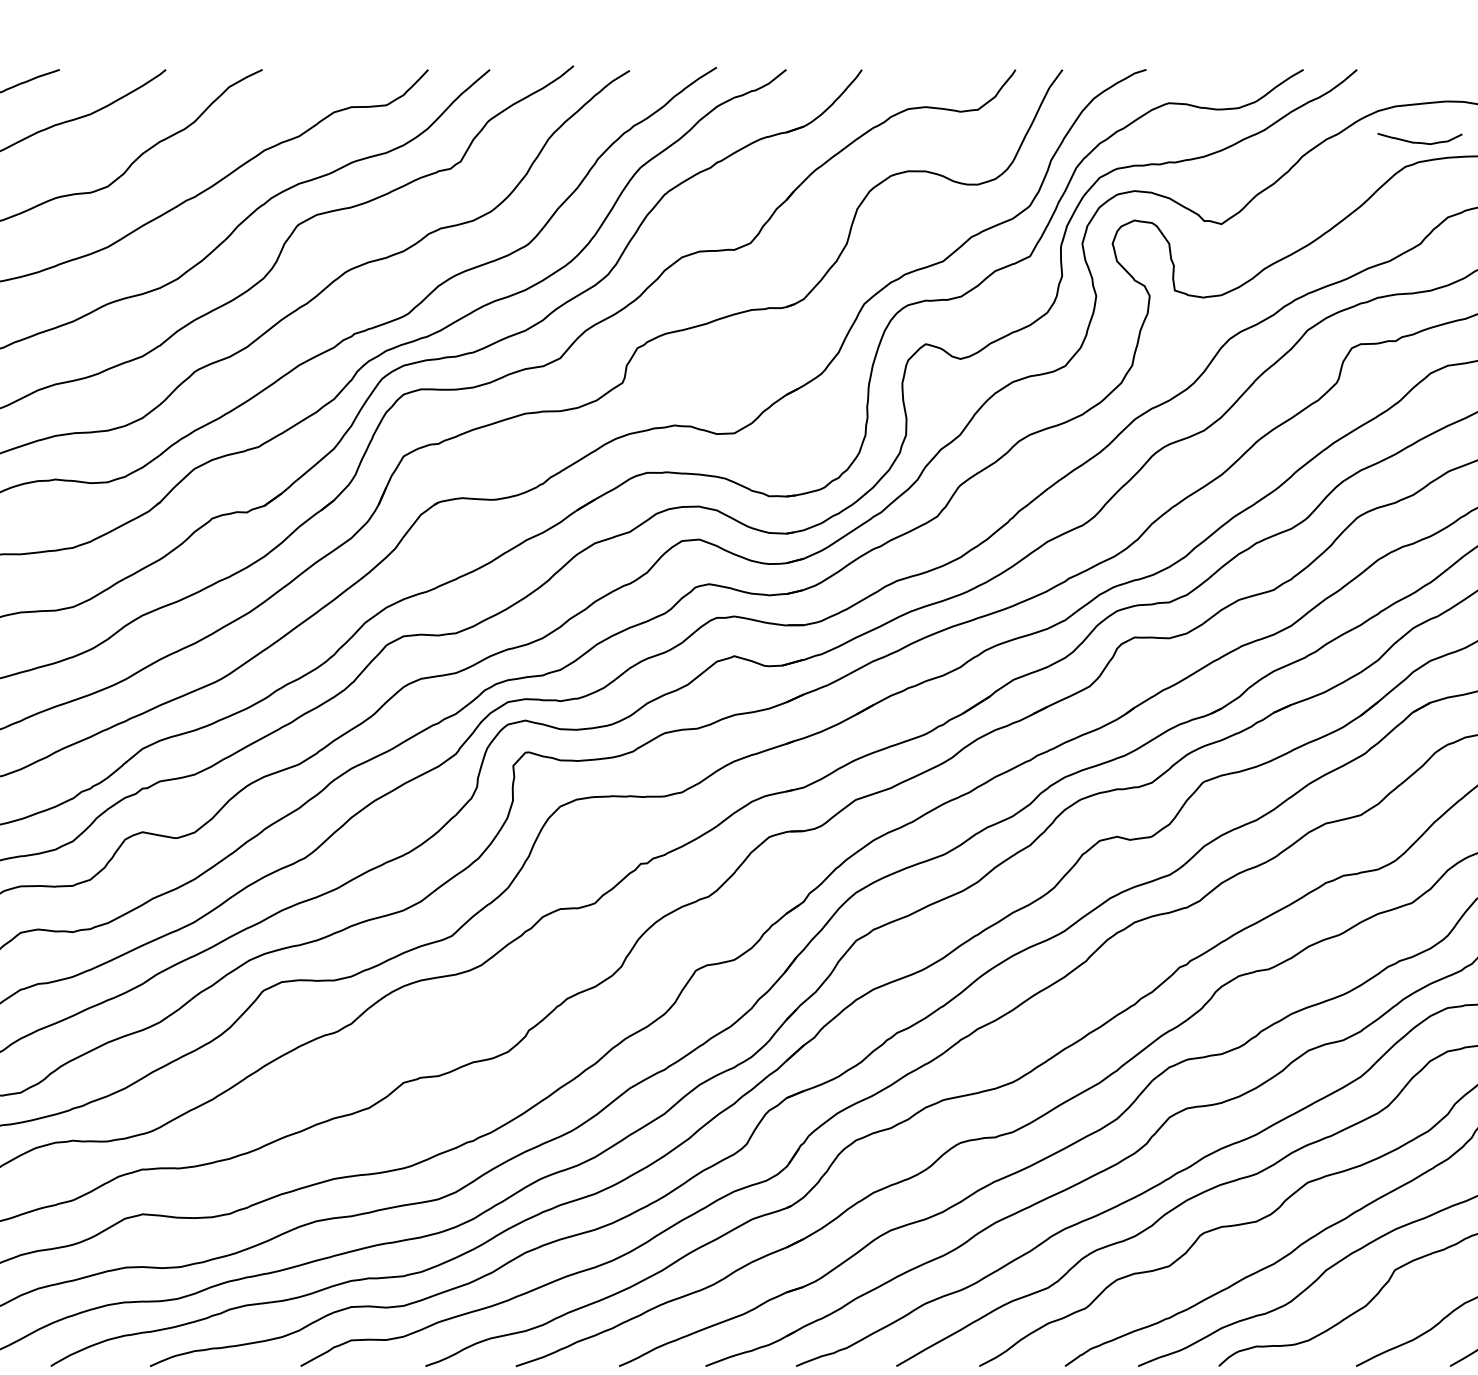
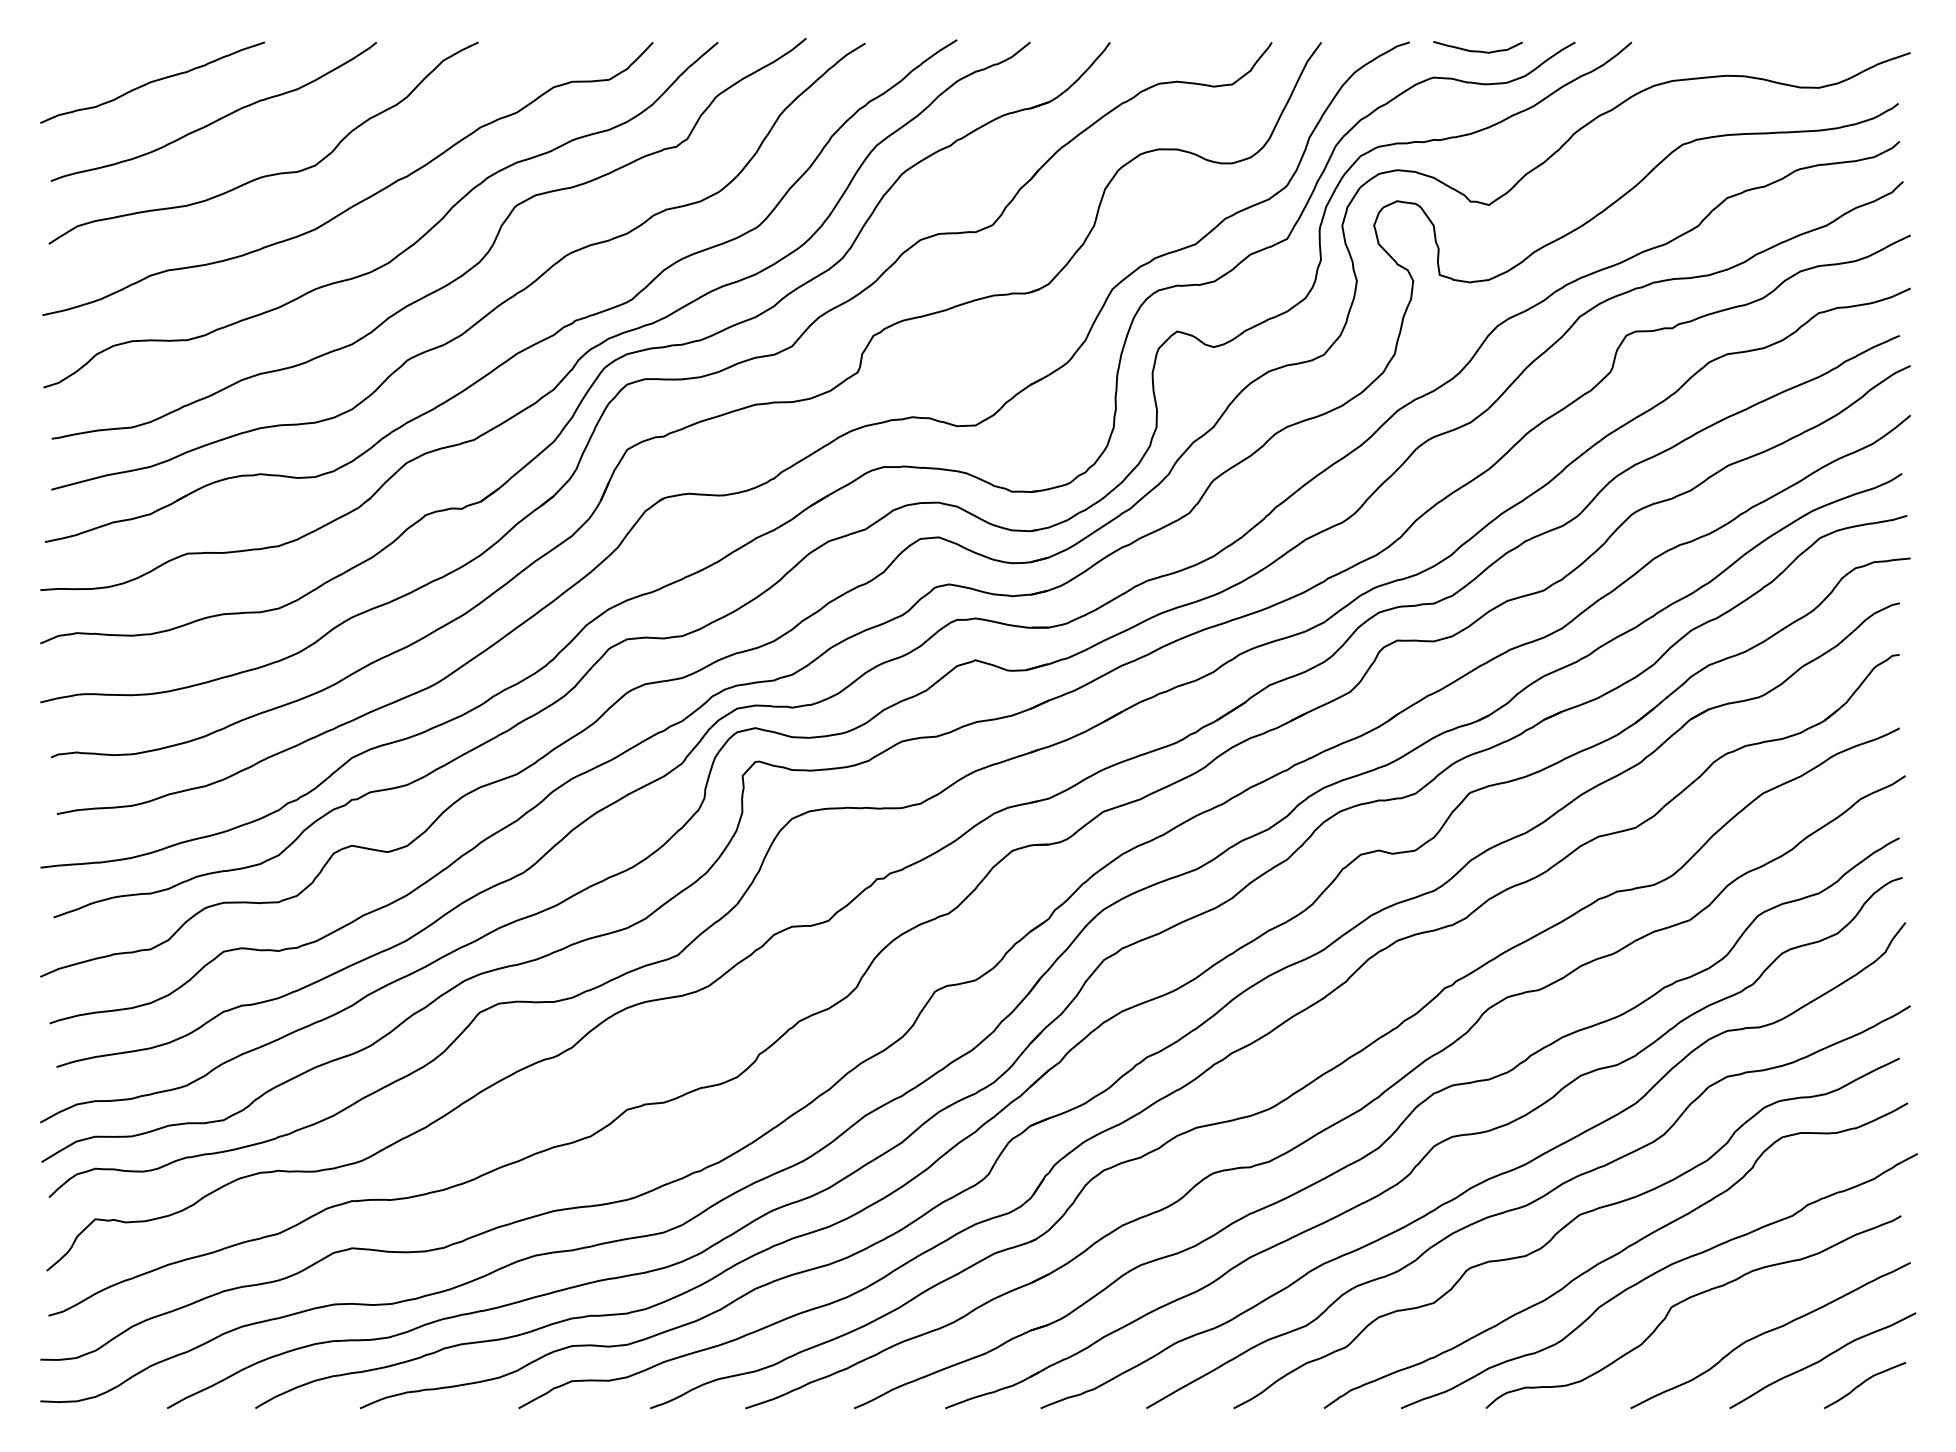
curve: (1419, 142) -> (1477, 50), moved

